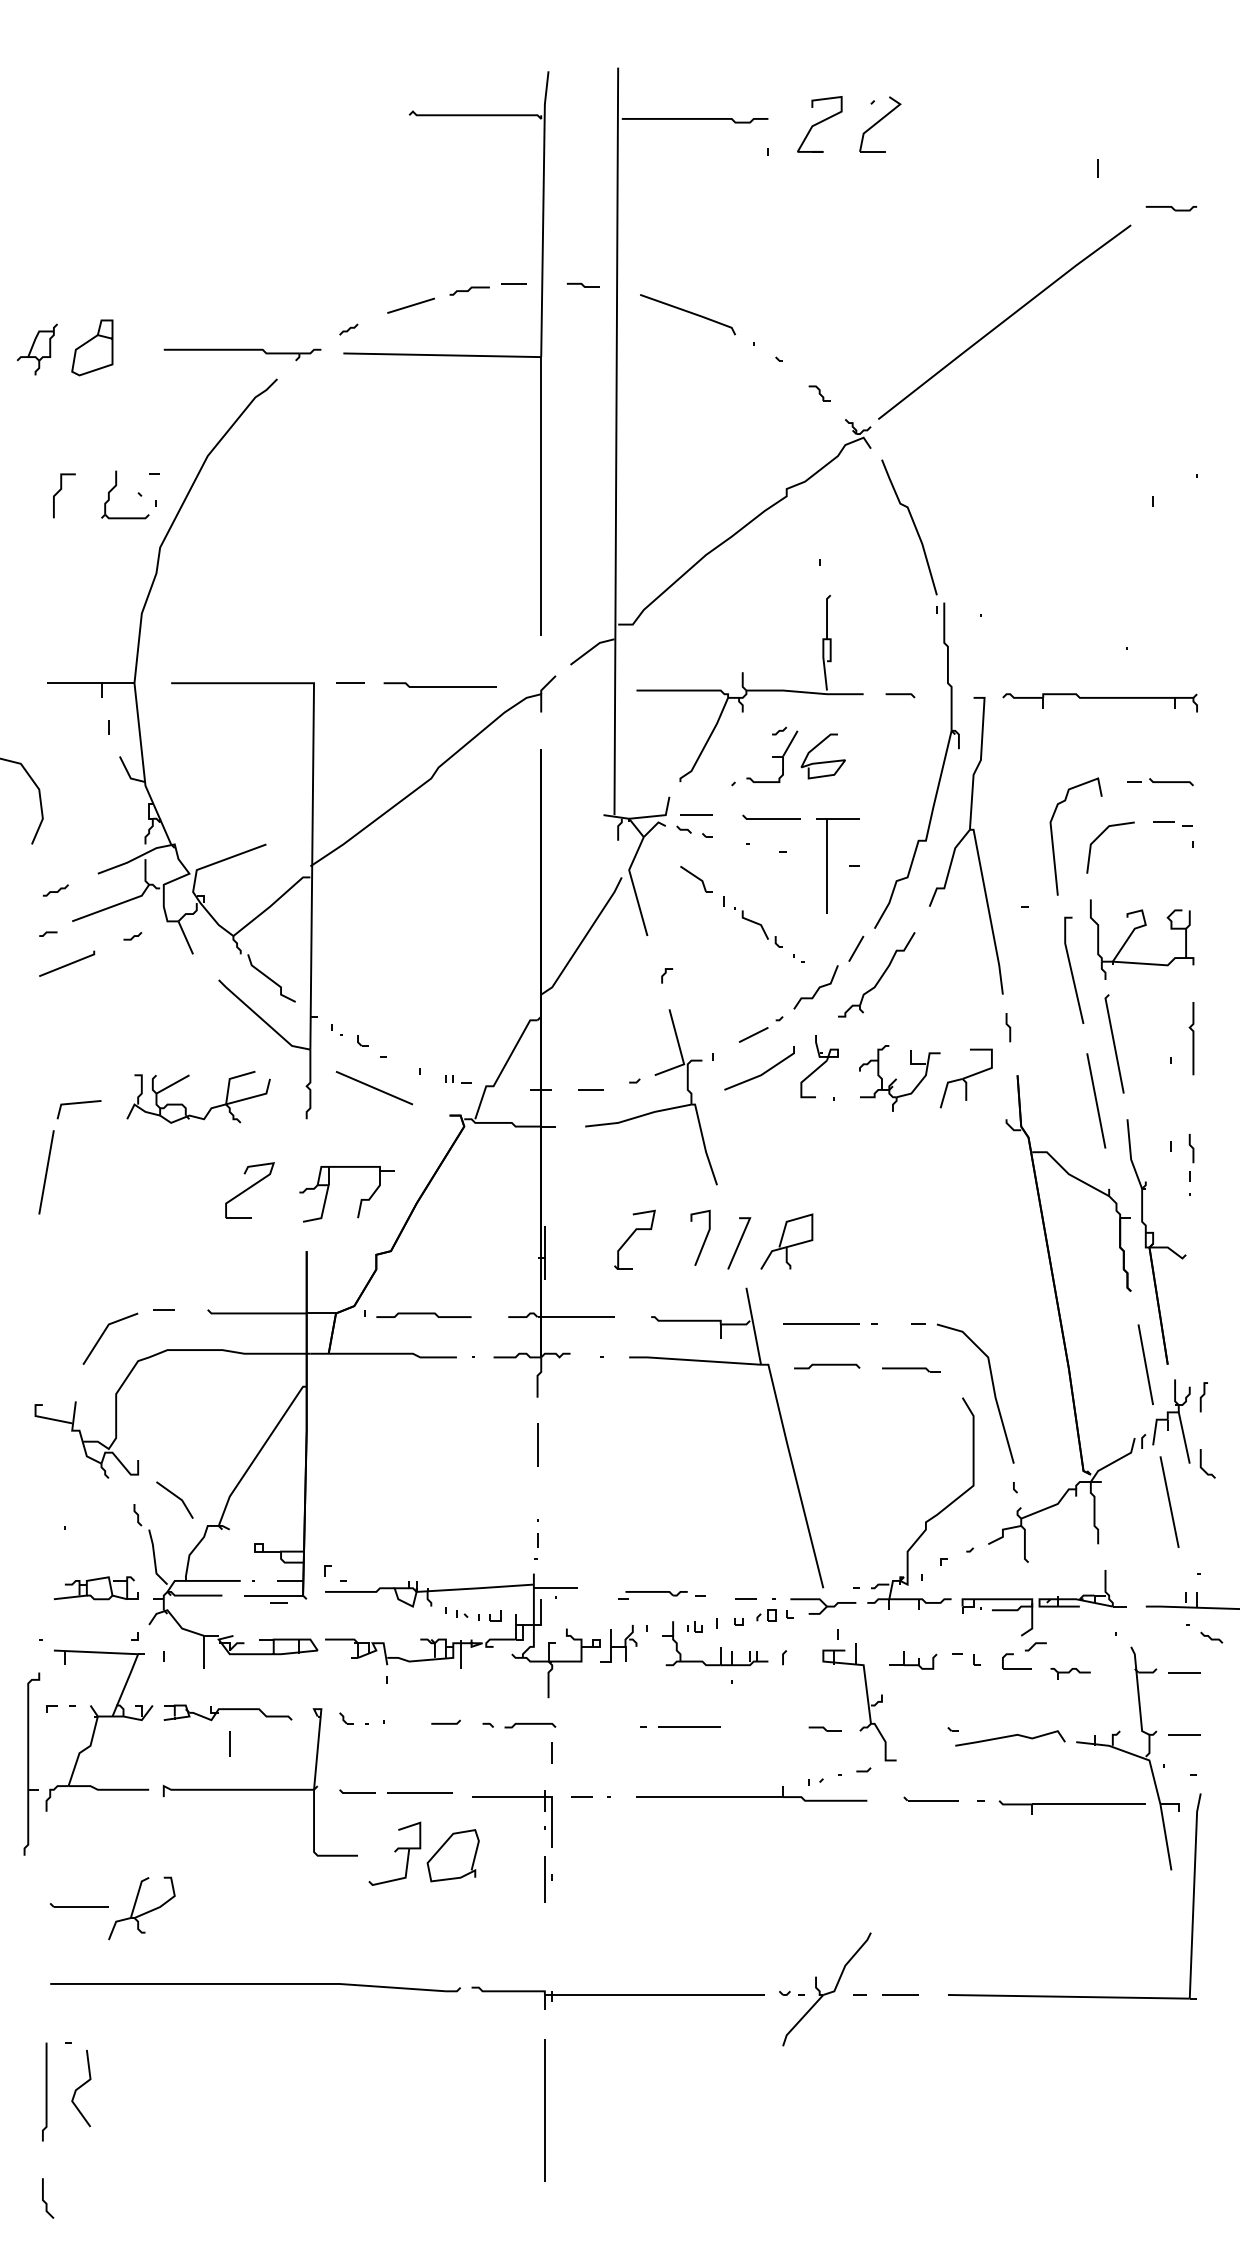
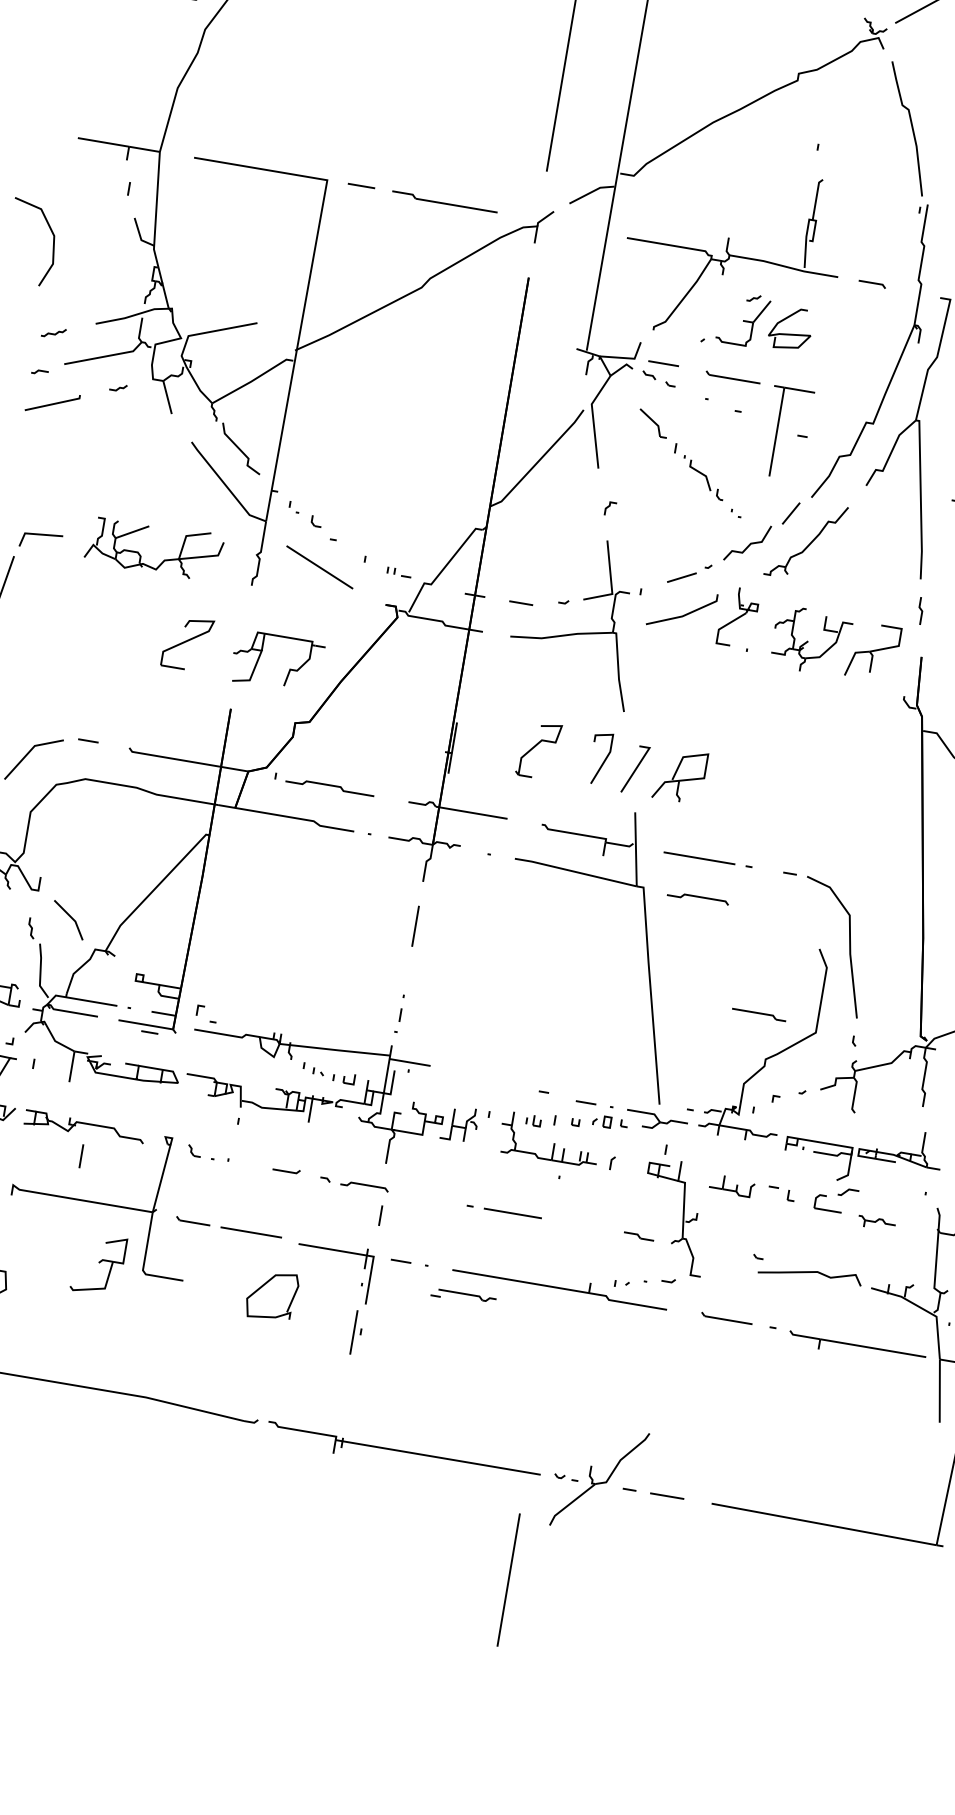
part: (911, 1369) -> (759, 1014), moved
part: (652, 1595) -> (463, 1297), moved
part: (394, 1853) -> (98, 1264), moved
line: (544, 2110) -> (508, 1580), moved

